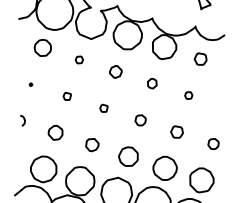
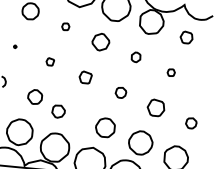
part: (115, 71) -> (100, 41), size x1.4
part: (103, 107) -> (85, 76), size x1.6
part: (176, 131) -> (155, 107), size x1.4
part: (92, 145) -> (58, 112), moved

